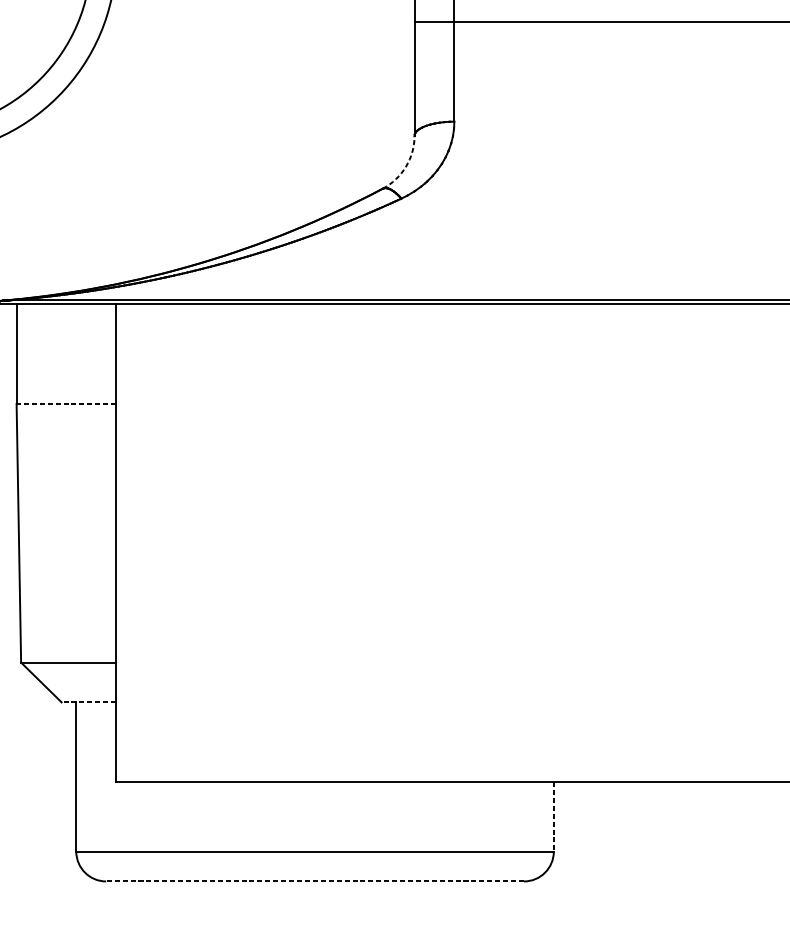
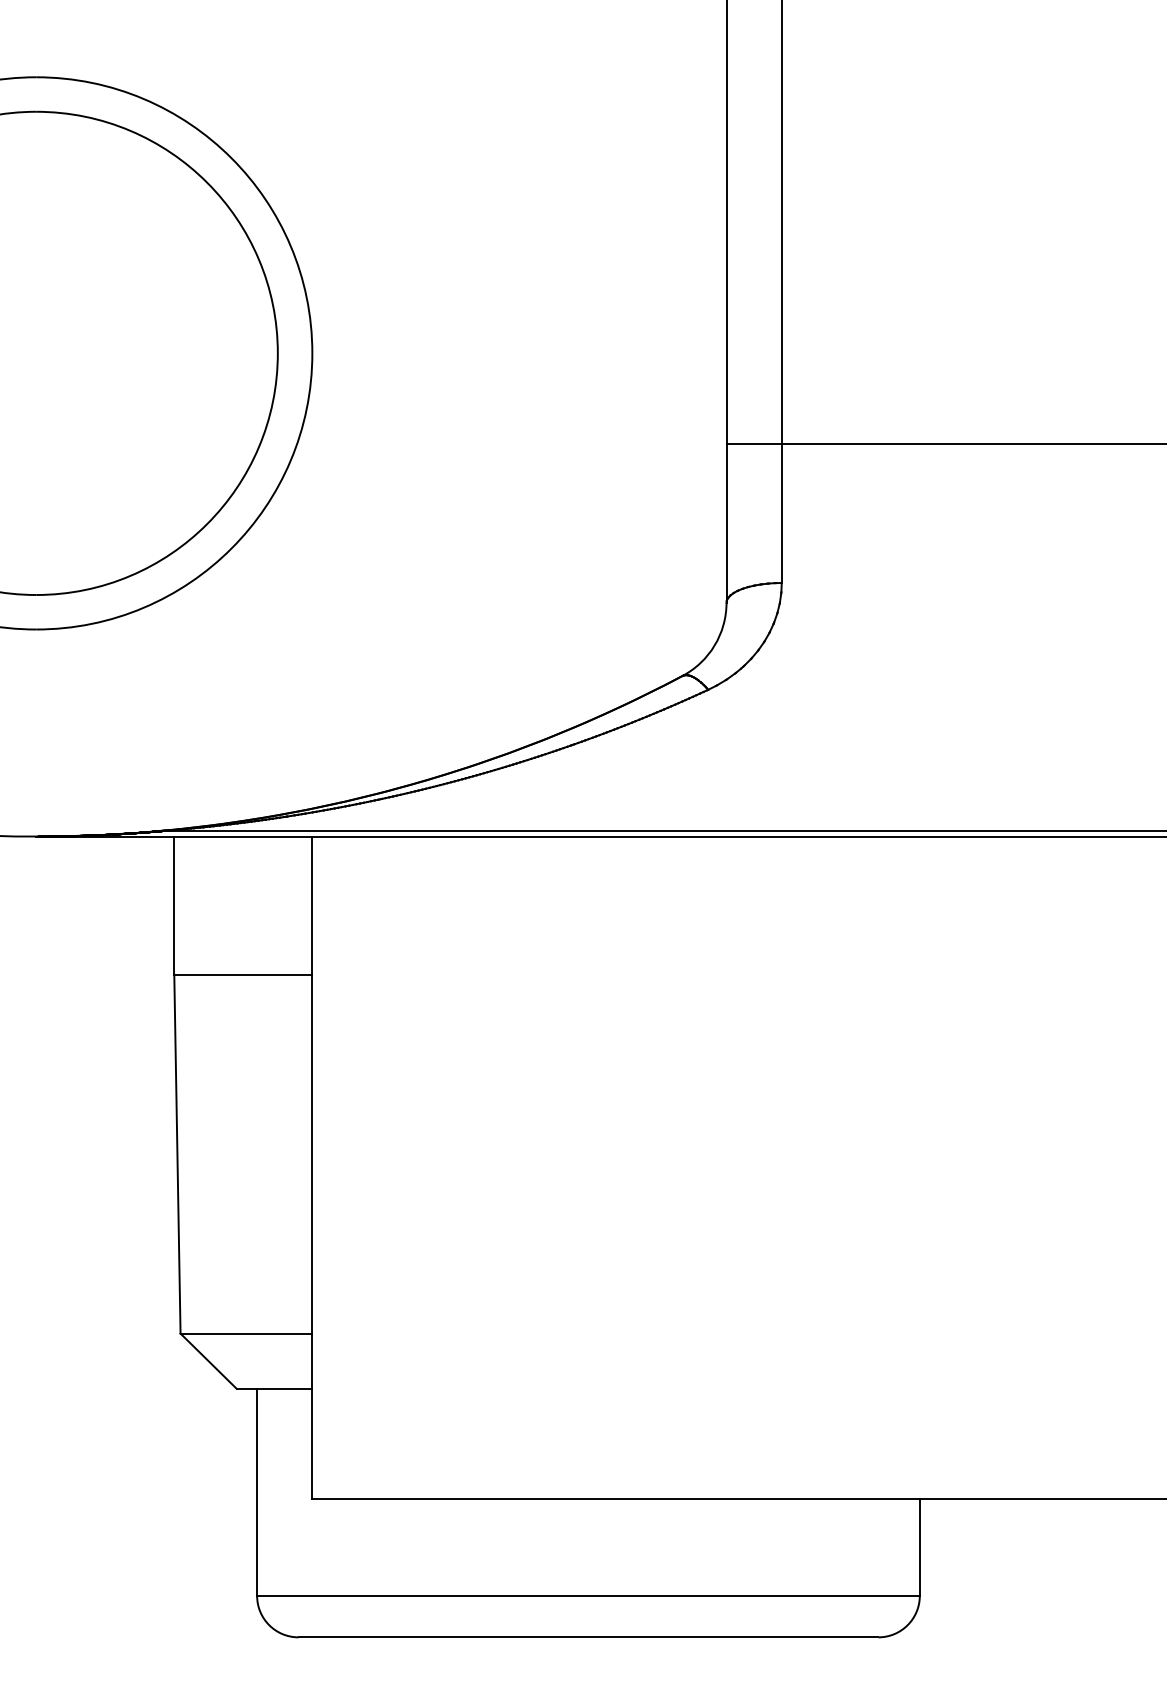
arc: (405, 166) -> (714, 645), dashed -> solid
line: (65, 403) -> (242, 974), dashed -> solid
line: (88, 702) -> (274, 1388), dashed -> solid
line: (553, 817) -> (919, 1548), dashed -> solid
line: (315, 881) -> (588, 1637), dashed -> solid

